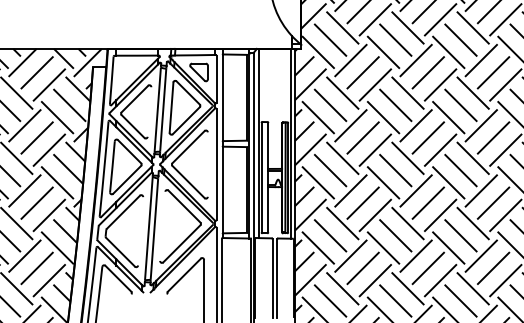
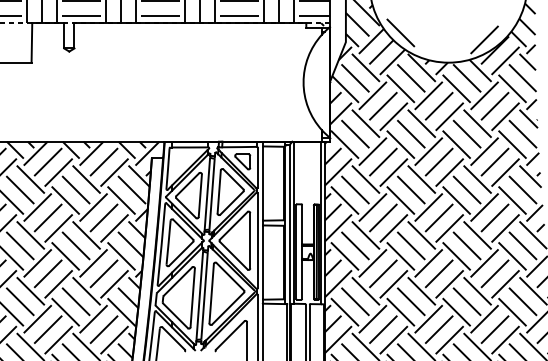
line: (148, 111) -> (199, 195), added
line: (208, 164) -> (250, 240), added
line: (162, 226) -> (211, 293), added
line: (140, 230) -> (192, 297), added

